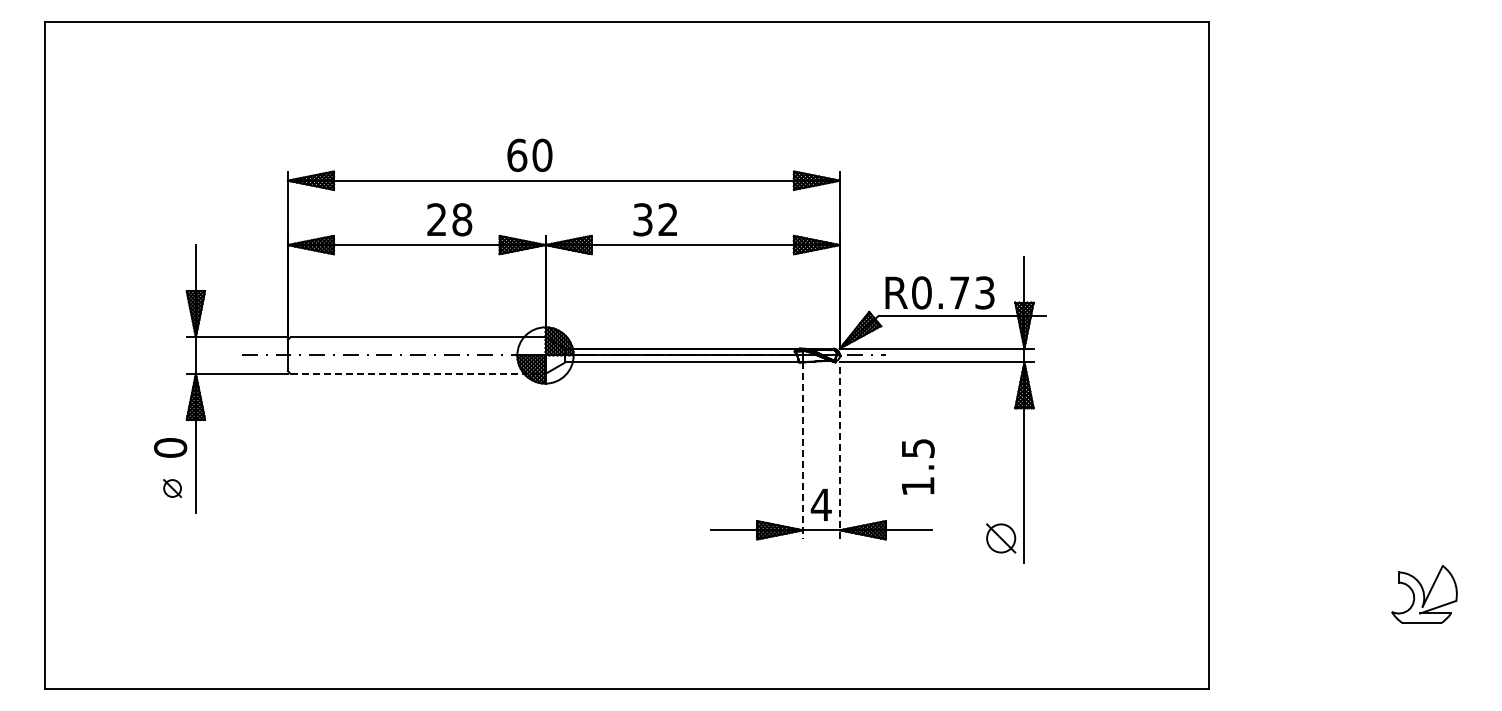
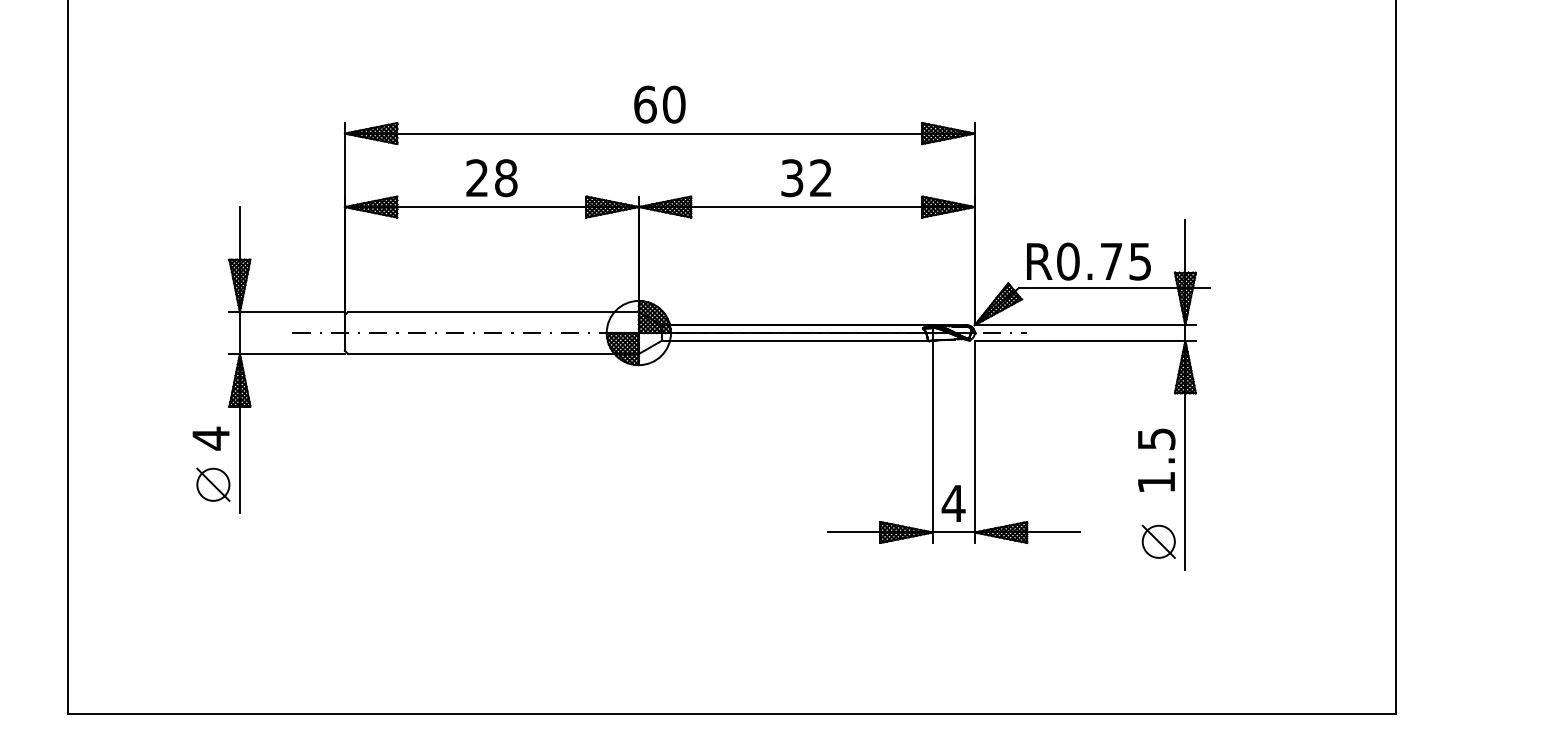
text: (529, 154) -> (659, 103), moved
text: (449, 219) -> (491, 177), moved
text: (654, 219) -> (805, 177), moved
text: (985, 292) -> (1140, 261), R0.73 -> R0.75
line: (418, 373) -> (493, 353), dashed -> solid
text: (170, 447) -> (210, 438), 0 -> 4
line: (803, 450) -> (933, 441), dashed -> solid
line: (839, 450) -> (974, 441), dashed -> solid
text: (918, 466) -> (1156, 459), moved
part: (172, 488) -> (213, 484), size x1.67

